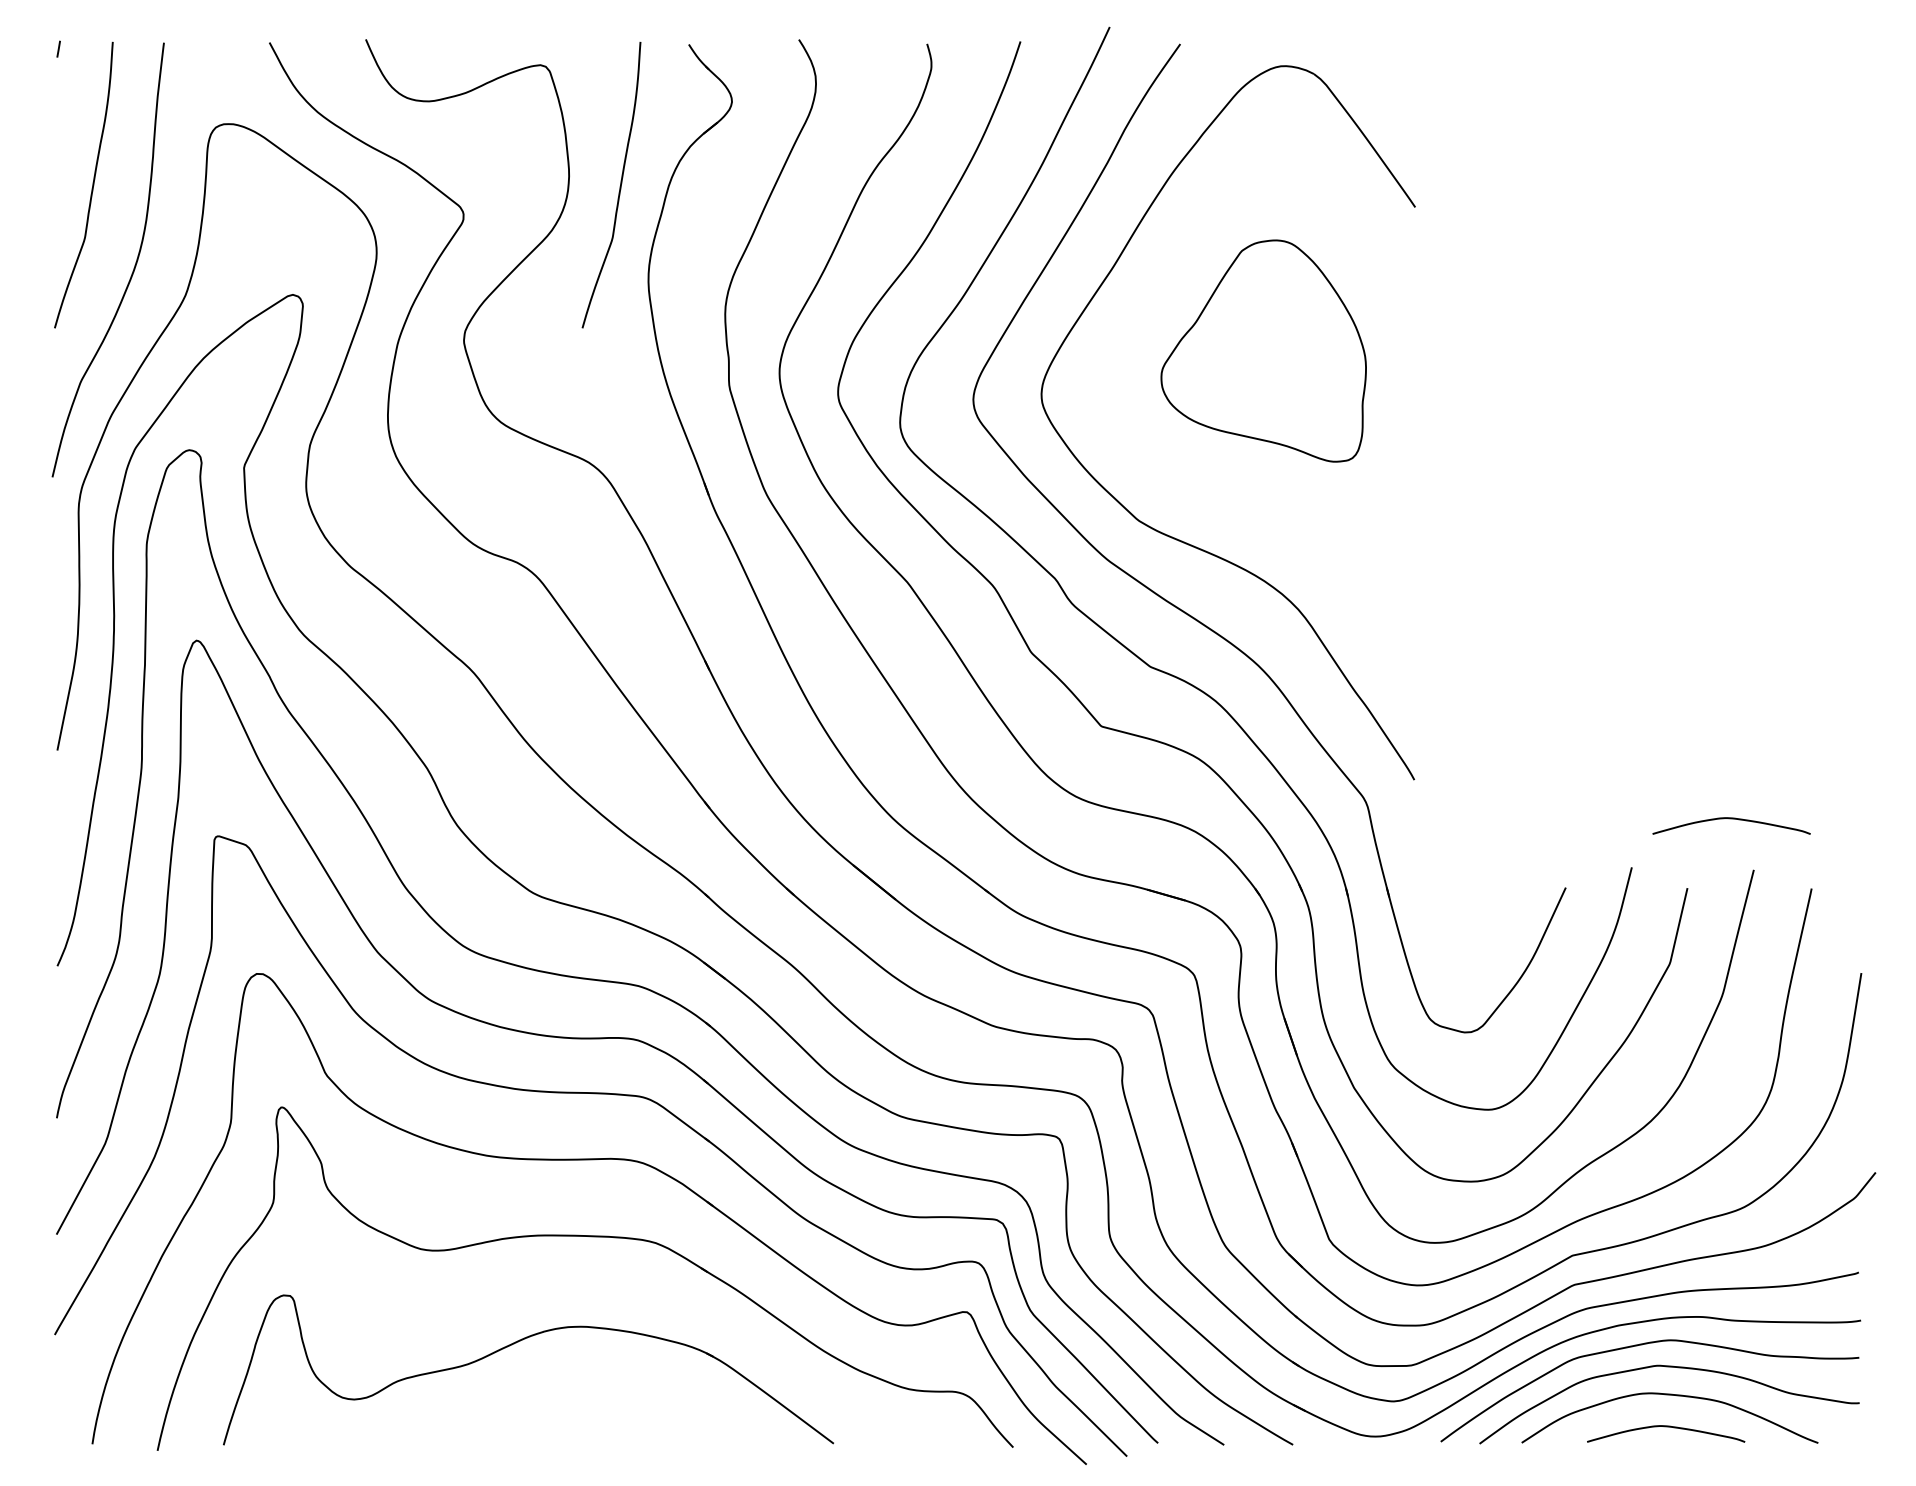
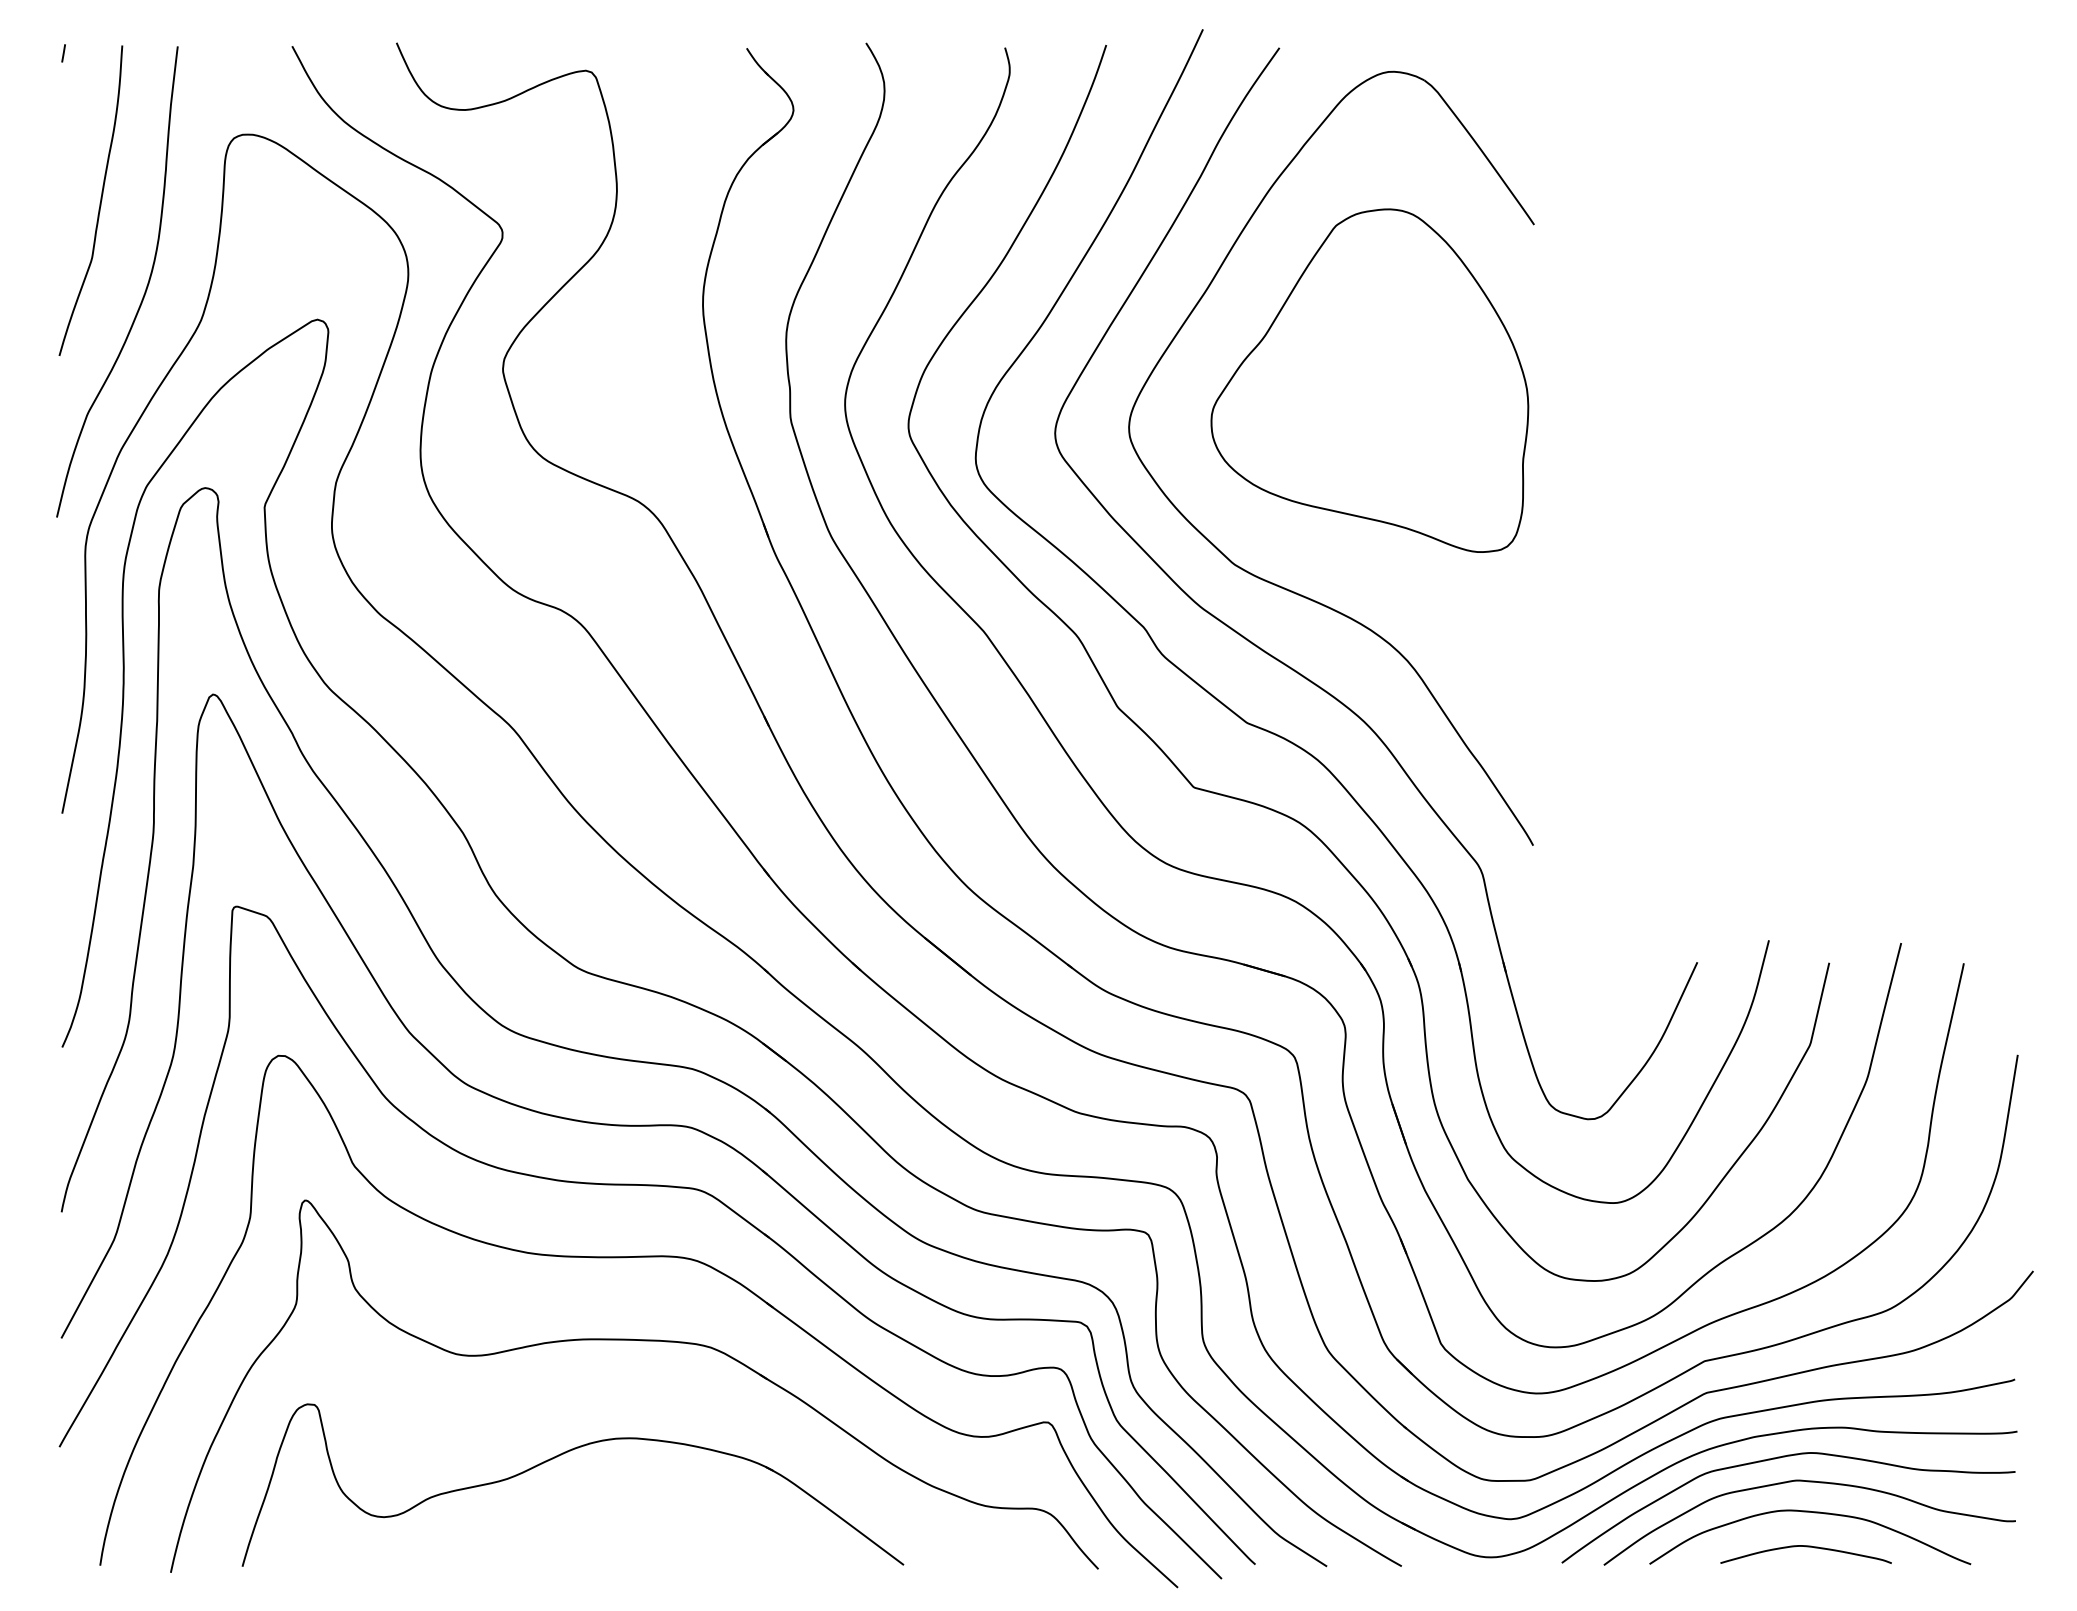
curve: (619, 187) -> (671, 203), removed
part: (1263, 350) -> (1369, 380), size x1.43
curve: (1731, 819) -> (1876, 888), removed

